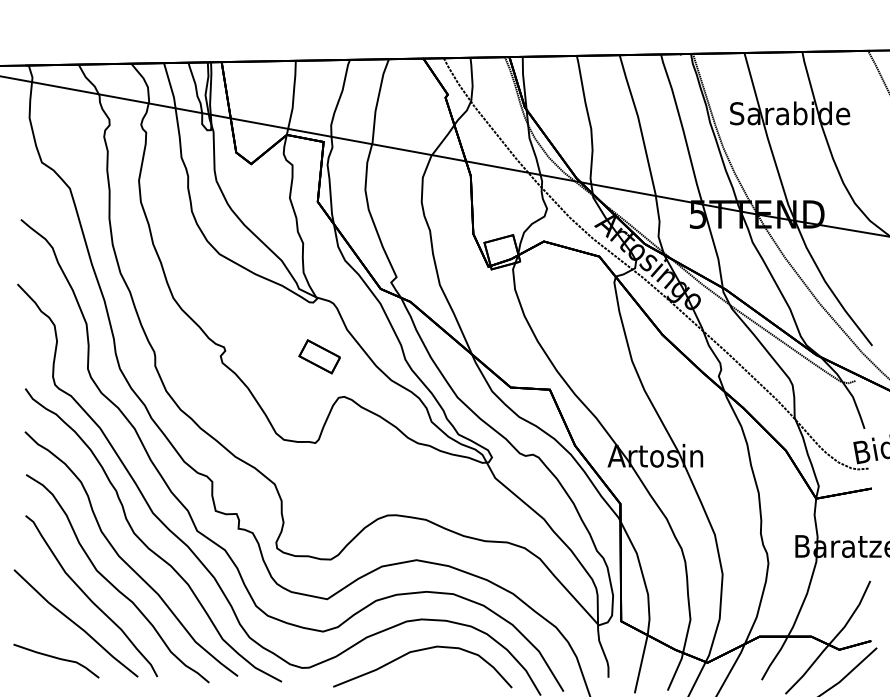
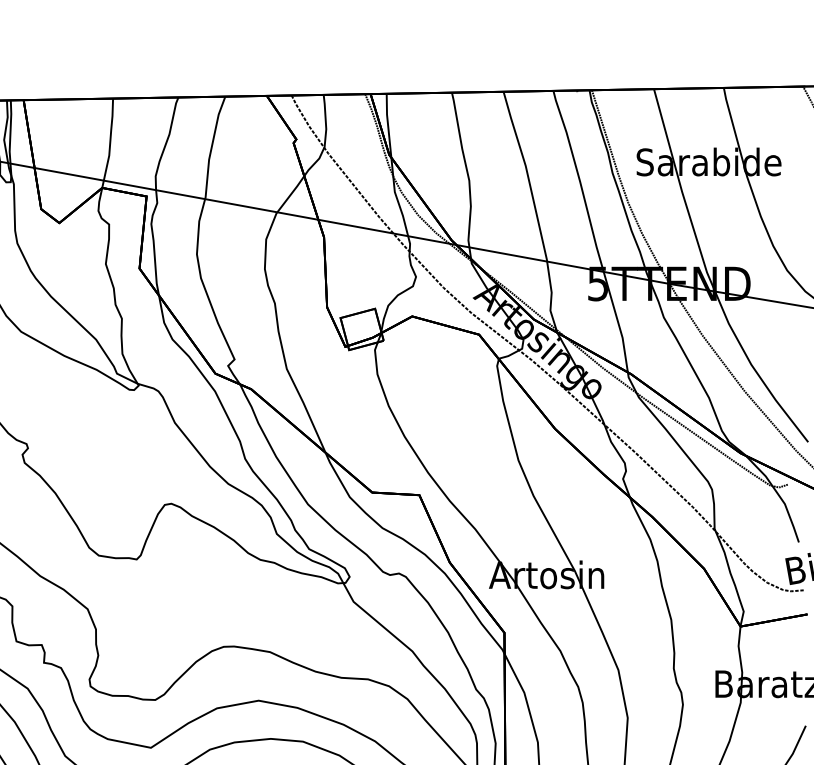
part: (319, 356) -> (141, 455), removed

